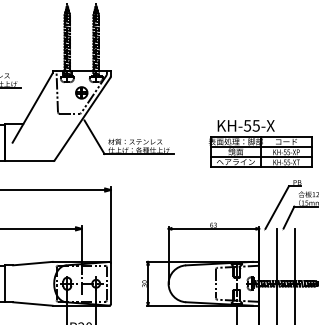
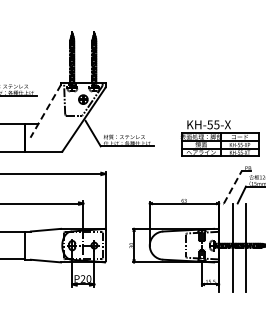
line: (32, 108) -> (45, 111), solid -> dashed
line: (276, 207) -> (232, 187), solid -> dashed

